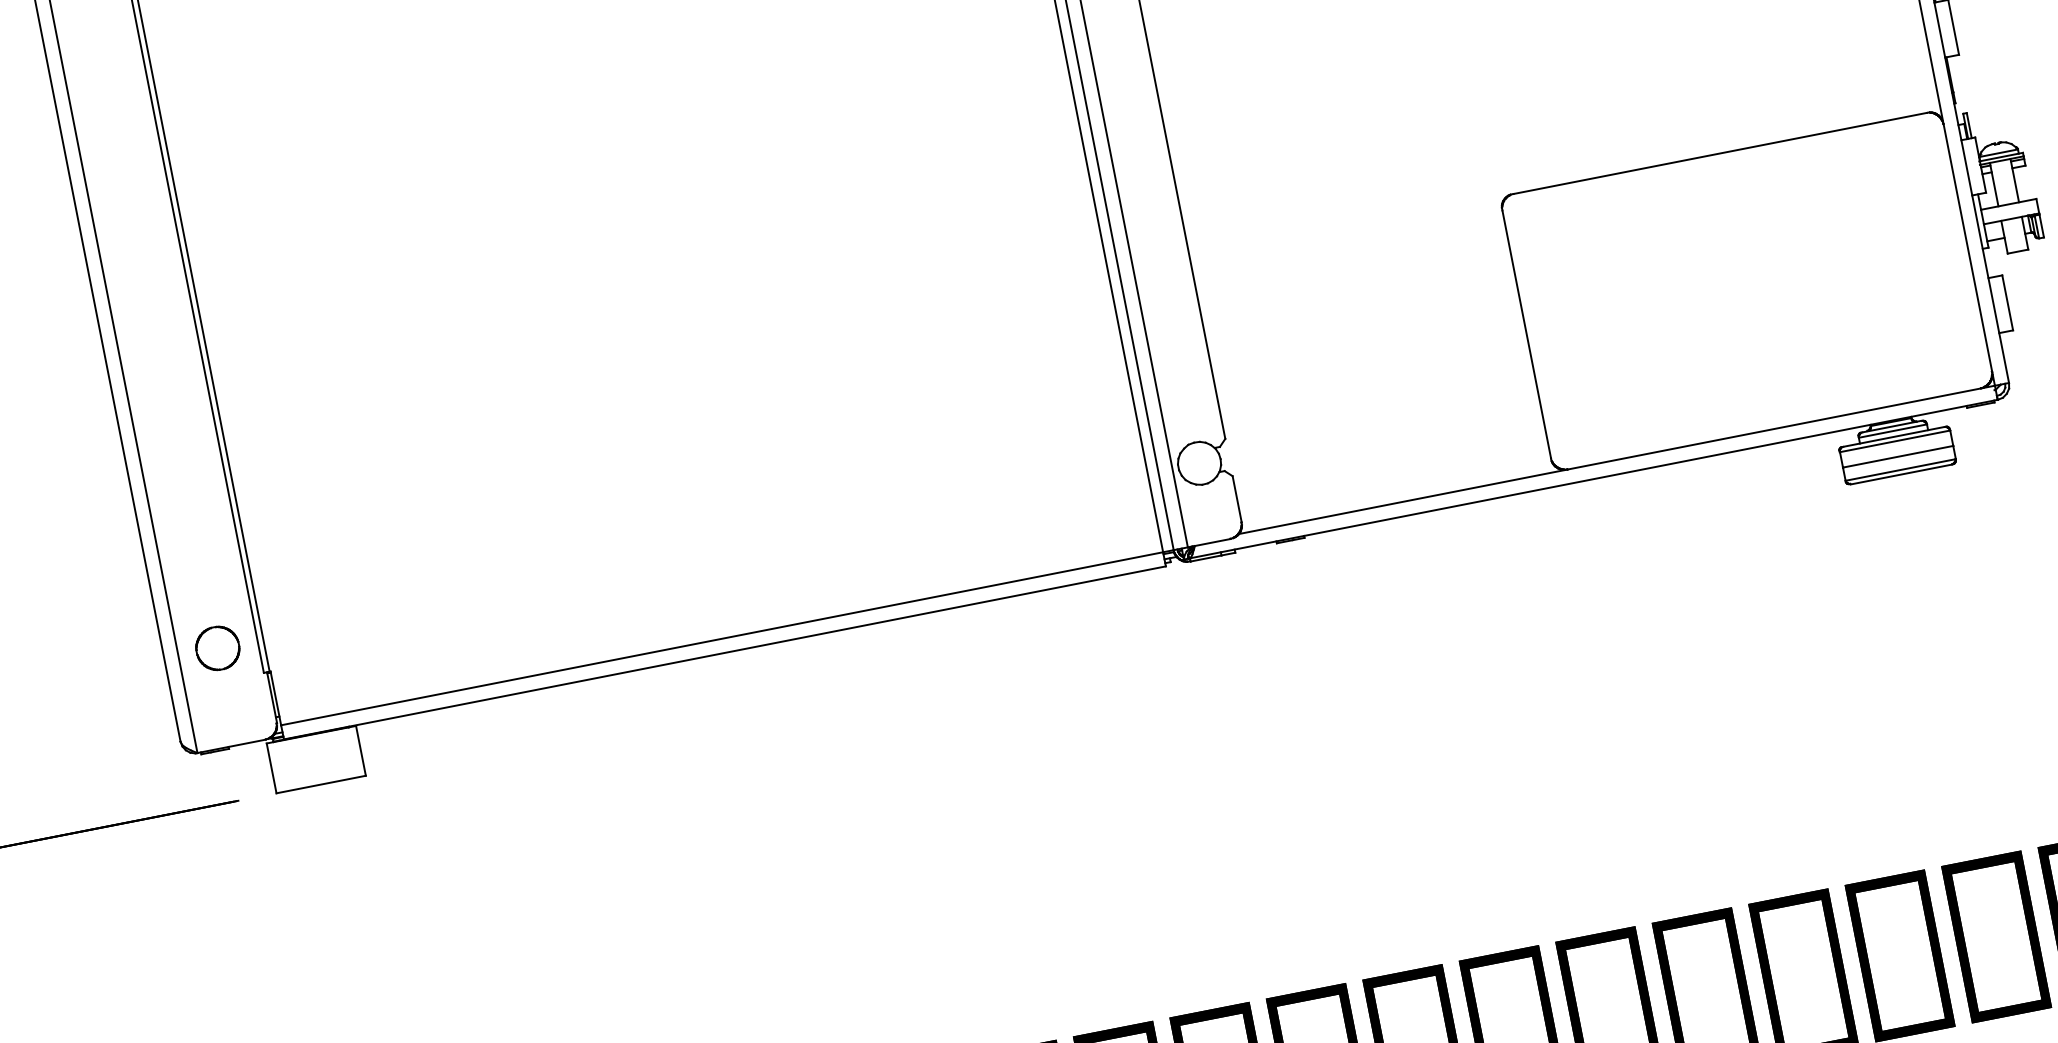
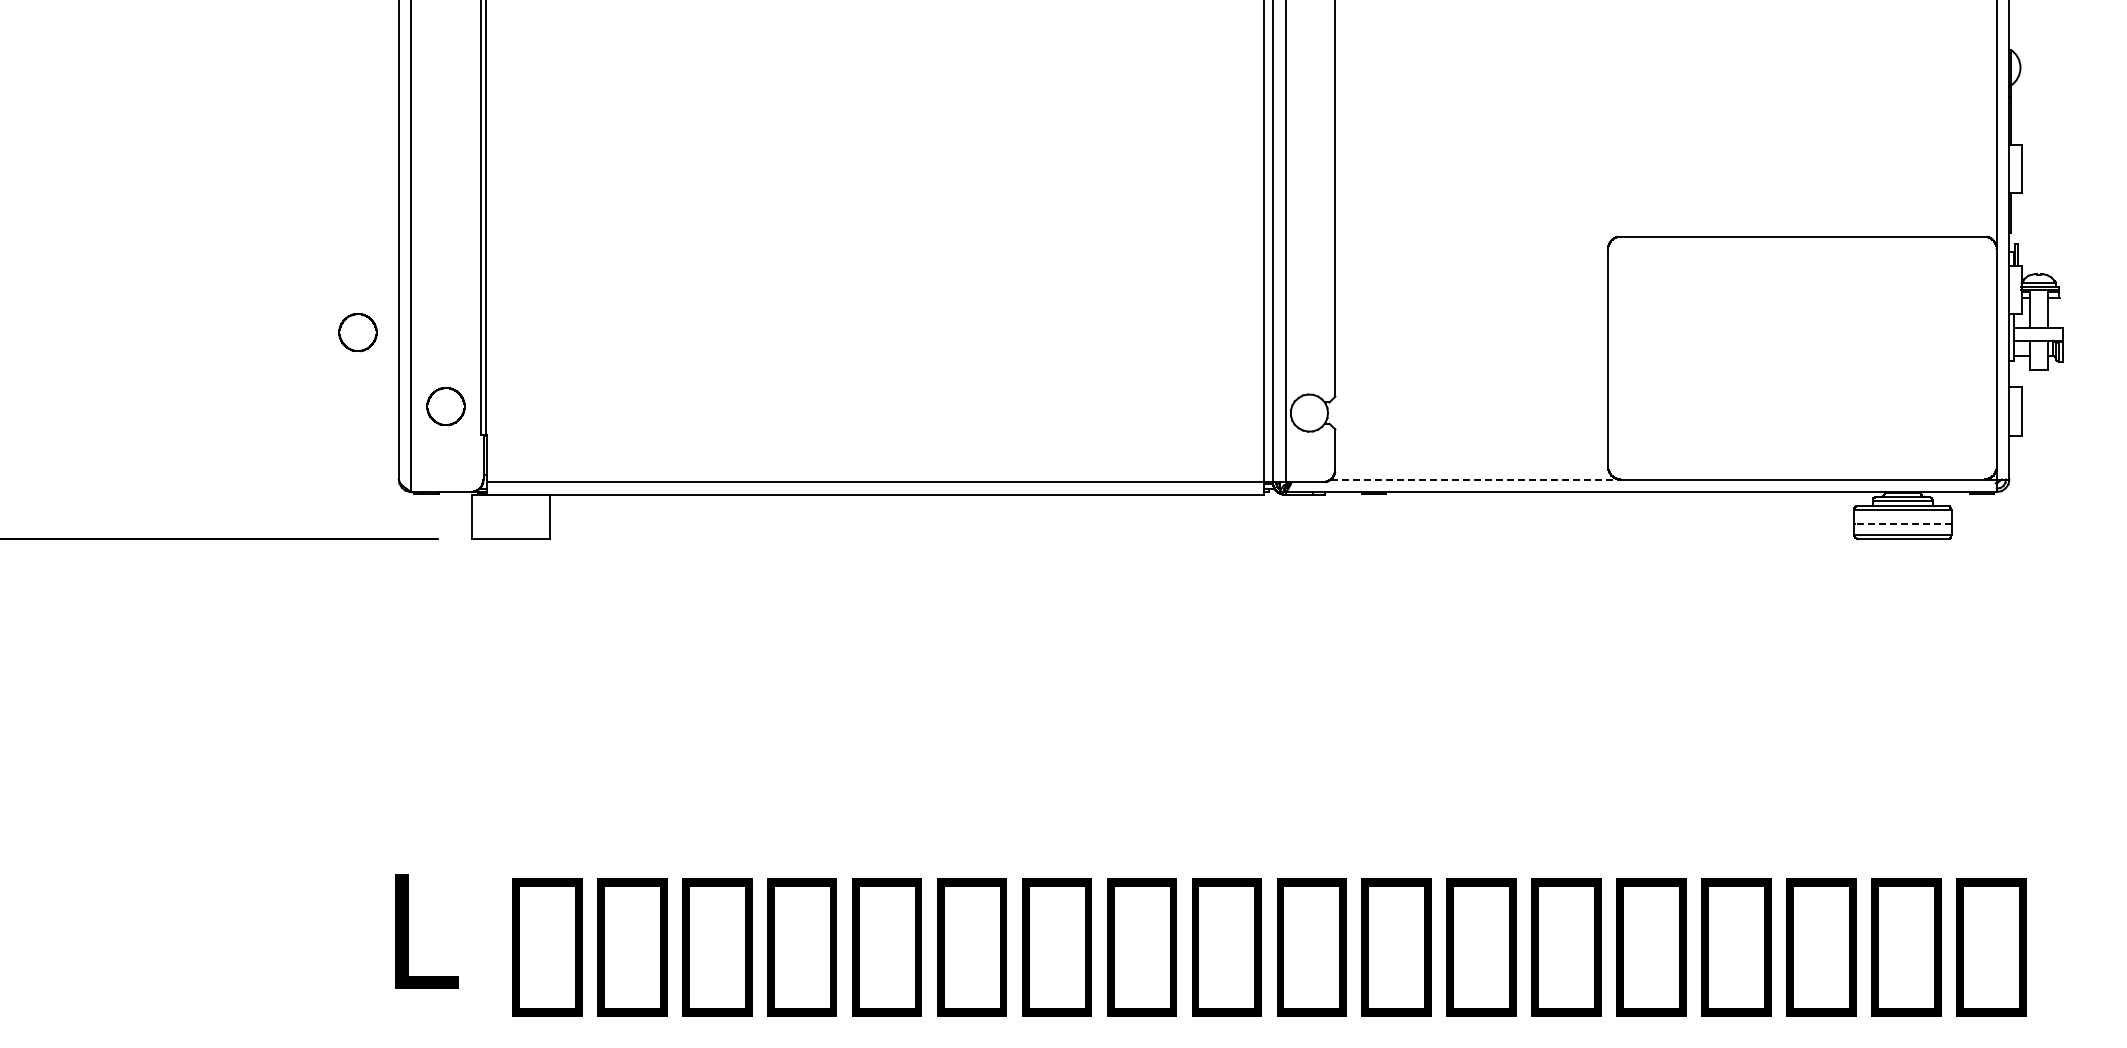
line: (1898, 456) -> (1903, 523), solid -> dashed
line: (1402, 501) -> (1475, 479), solid -> dashed
part: (100, 583) -> (357, 332), added

